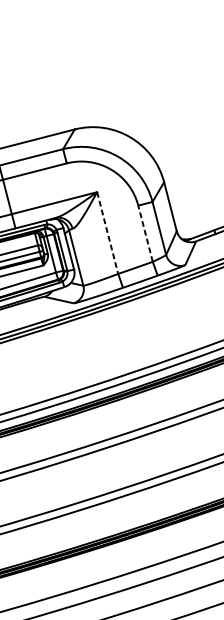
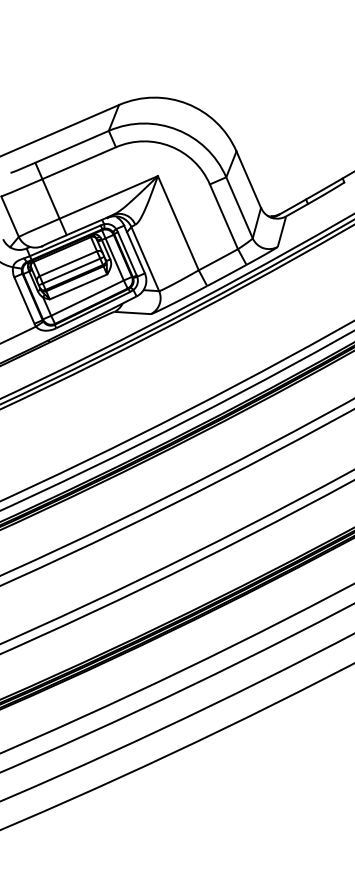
line: (107, 233) -> (178, 223), dashed -> solid
line: (145, 233) -> (223, 216), dashed -> solid

